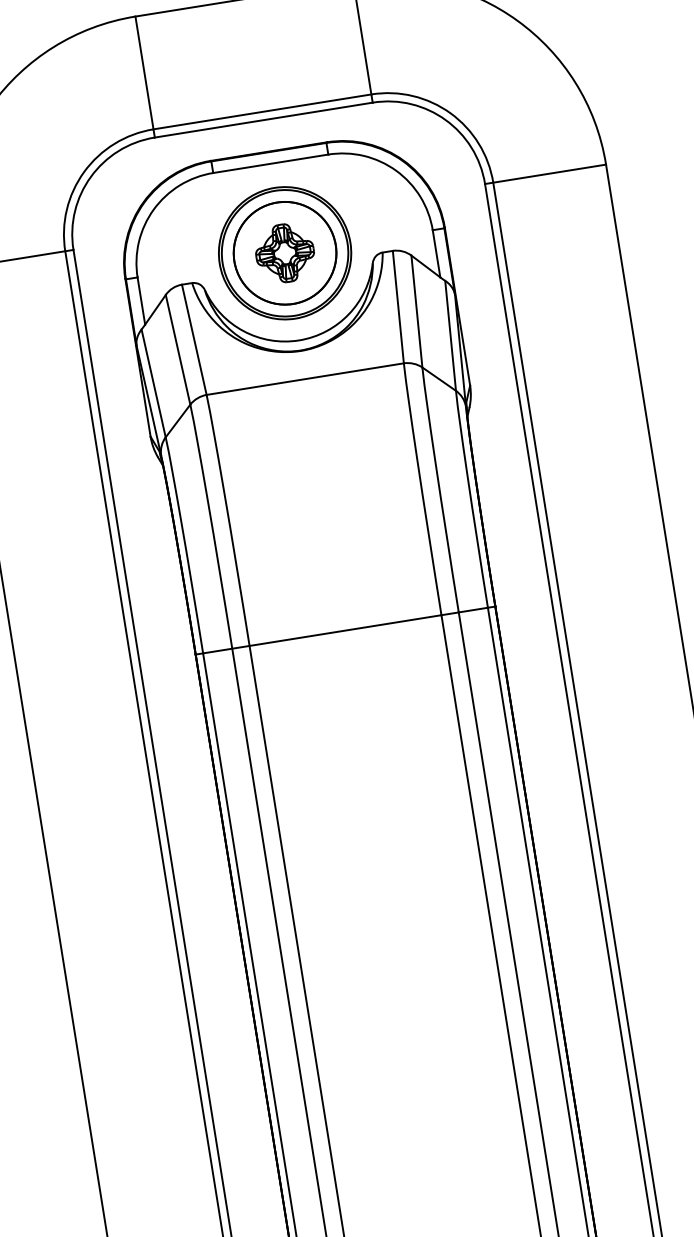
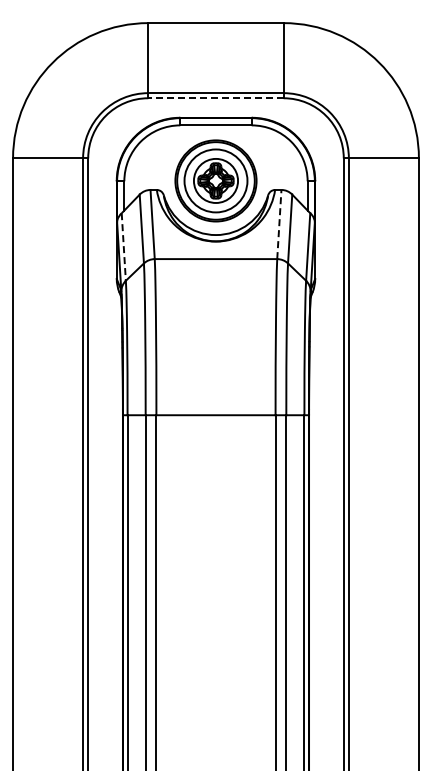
line: (264, 120) -> (216, 98), solid -> dashed
circle: (284, 252) -> (215, 180), size x0.7
line: (398, 307) -> (279, 224), solid -> dashed
line: (153, 384) -> (123, 247), solid -> dashed

